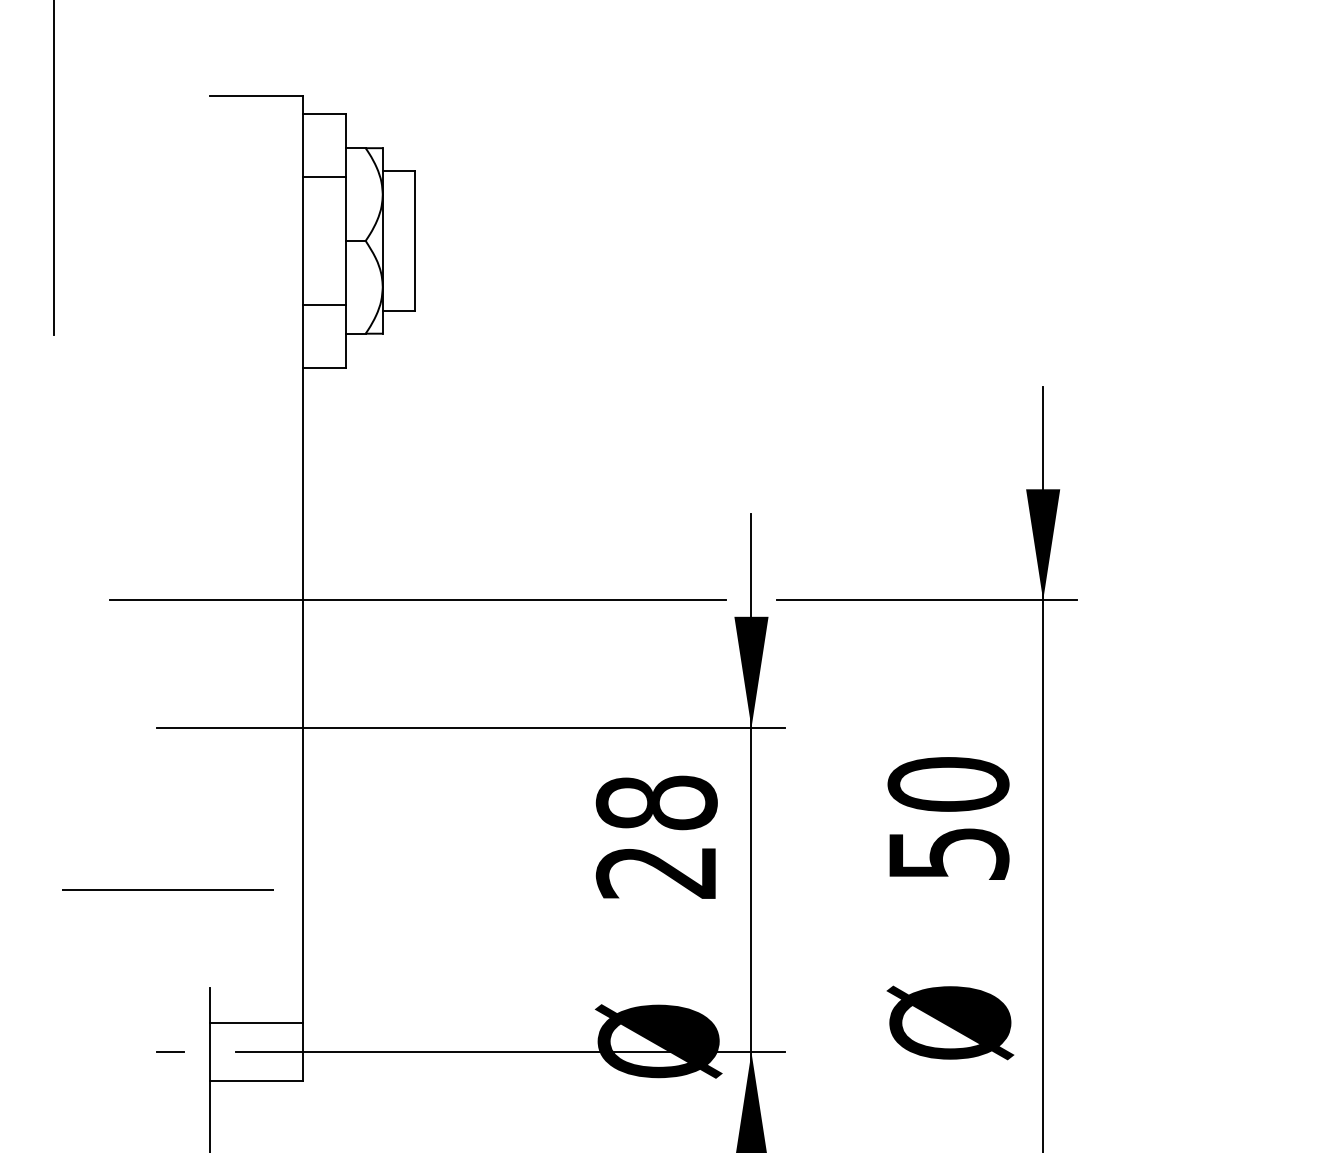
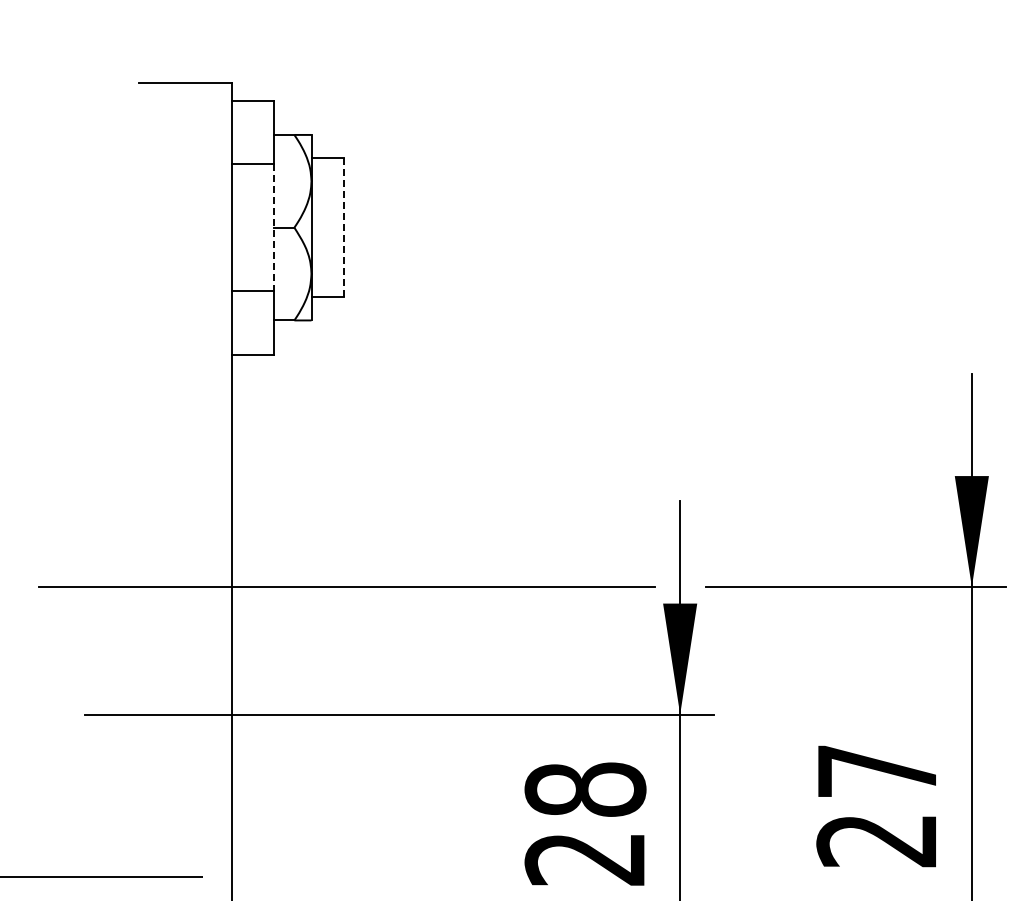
line: (345, 240) -> (274, 227), solid -> dashed
line: (415, 240) -> (344, 227), solid -> dashed
text: (948, 818) -> (877, 805), 50 -> 27

